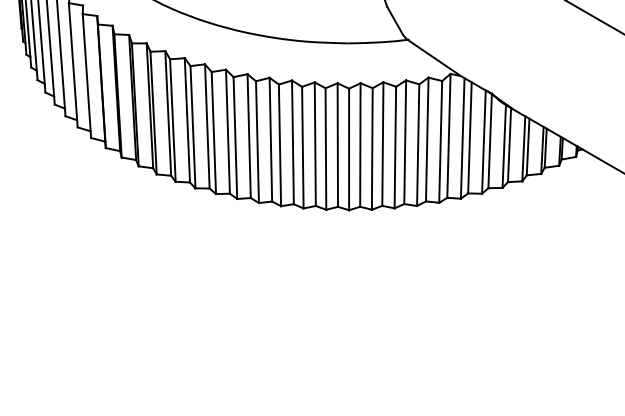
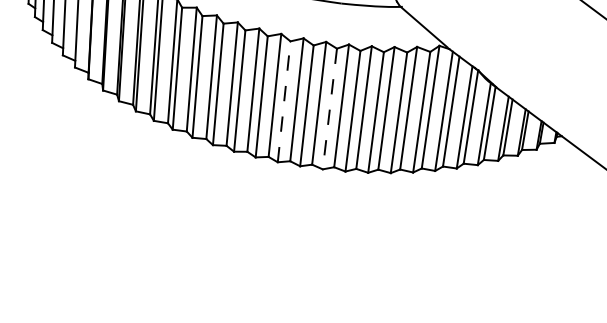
line: (302, 147) -> (283, 101), solid -> dashed
line: (349, 149) -> (330, 109), solid -> dashed

